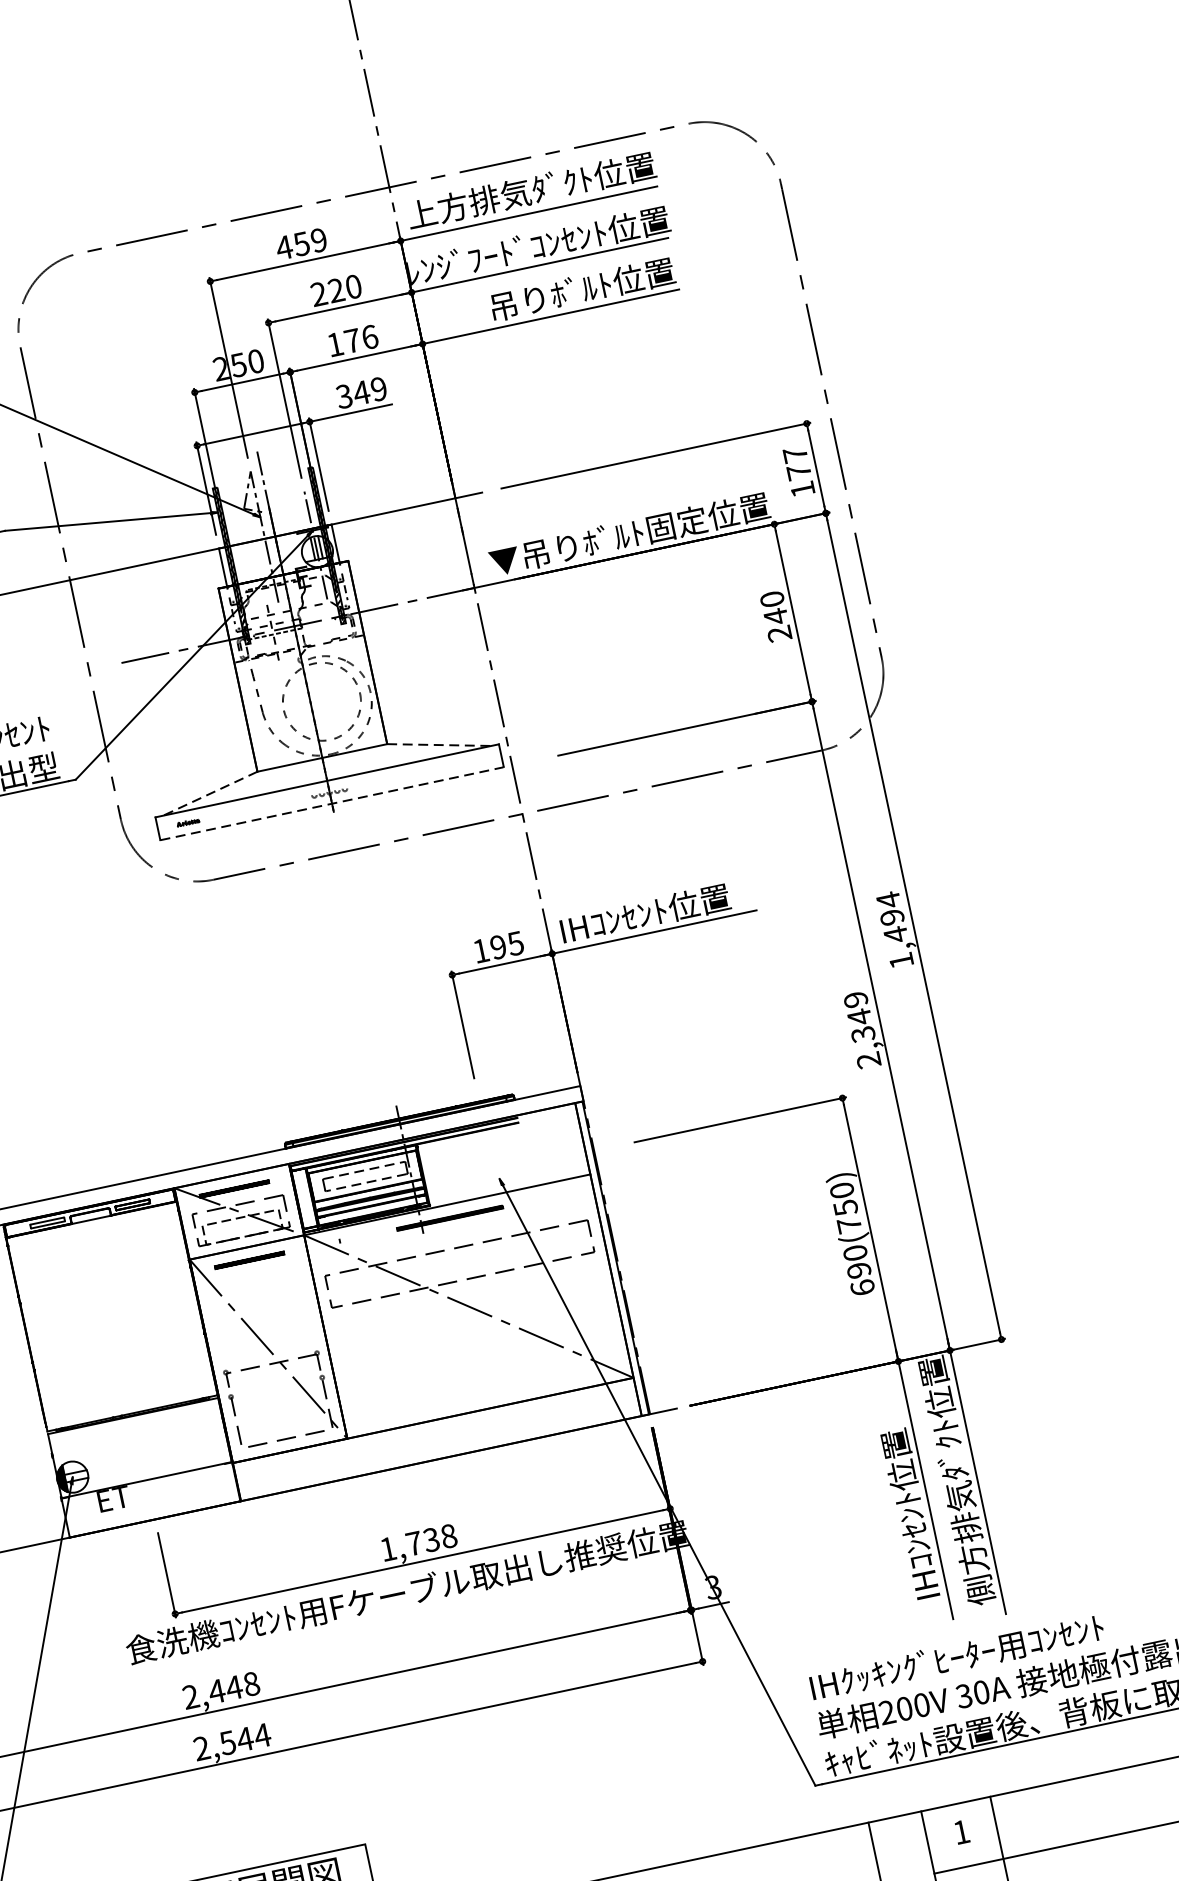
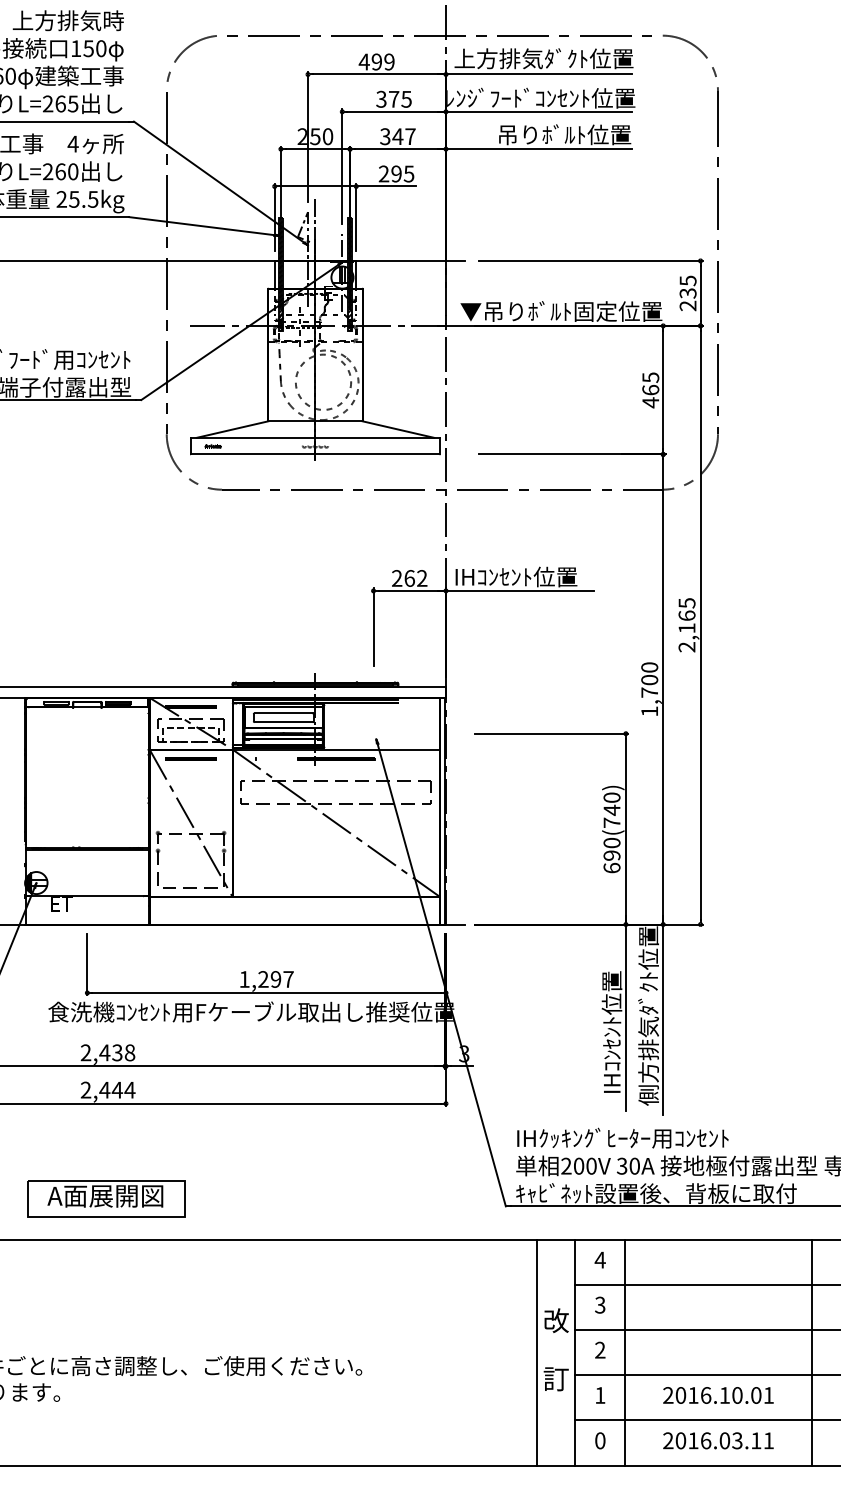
text: (301, 243) -> (376, 61), 459 -> 499
text: (335, 289) -> (393, 98), 220 -> 375
text: (351, 340) -> (397, 136), 176 -> 347
text: (361, 392) -> (396, 173), 349 -> 295
text: (798, 472) -> (687, 293), 177 -> 235
text: (775, 617) -> (650, 390), 240 -> 465
line: (439, 744) -> (398, 429), dashed -> solid
line: (210, 793) -> (232, 429), dashed -> solid
line: (332, 803) -> (315, 454), dashed -> solid
text: (894, 929) -> (686, 624), 1,494 -> 2,165
text: (498, 947) -> (409, 578), 195 -> 262
text: (862, 1030) -> (649, 689), 2,349 -> 1,700
line: (365, 1170) -> (284, 713), dashed -> solid
line: (366, 1183) -> (283, 722), dashed -> solid
text: (844, 1206) -> (611, 809), 690(750) -> 690(740)
text: (430, 1540) -> (275, 979), 1,738 -> 1,297
text: (234, 1687) -> (117, 1052), 2,448 -> 2,438
text: (227, 1743) -> (104, 1090), 2,544 -> 2,444
text: (960, 1831) -> (599, 1259), 1 -> 4

